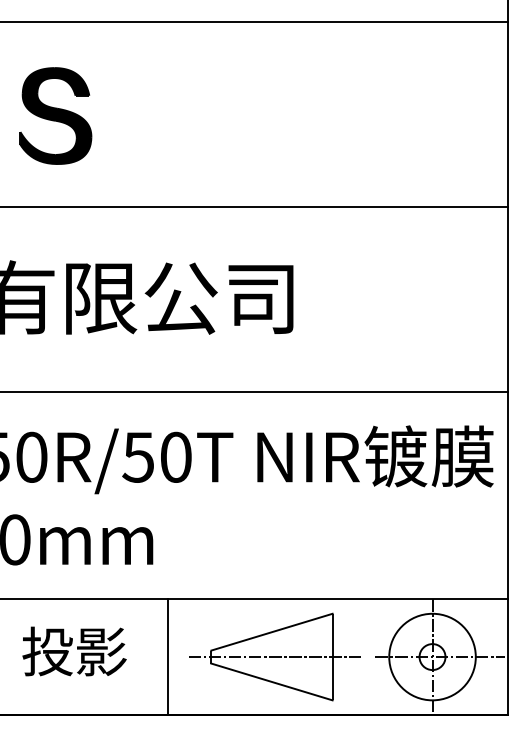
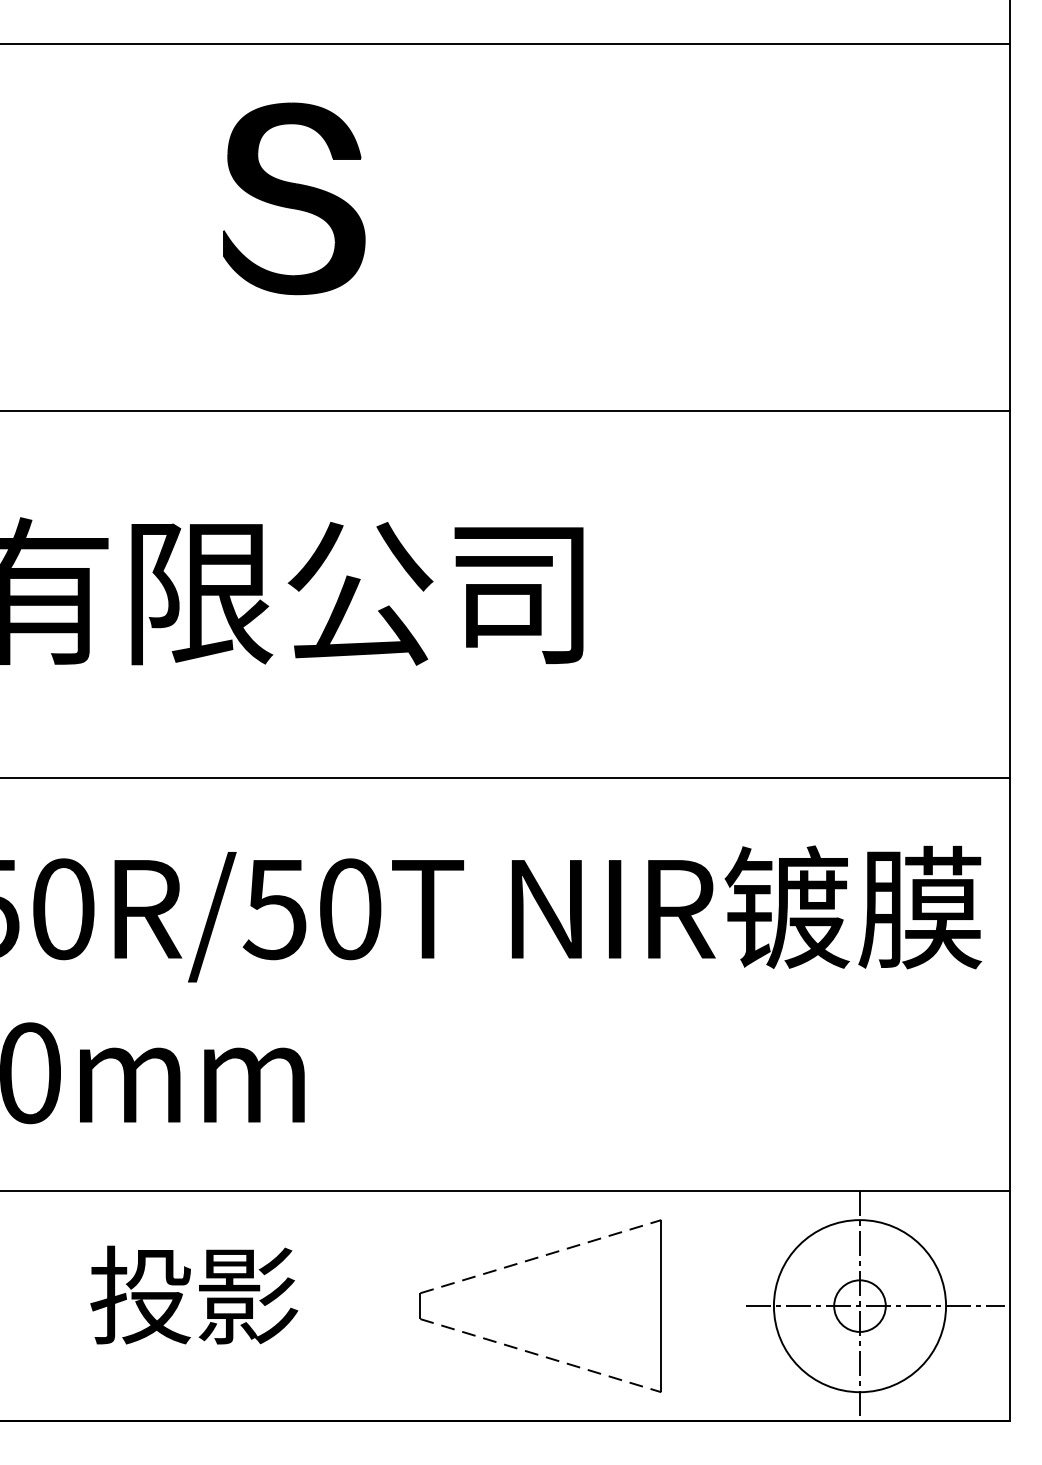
part: (55, 115) -> (293, 197), moved
line: (272, 632) -> (541, 1257), solid -> dashed
text: (74, 651) -> (193, 1295), moved
line: (168, 656) -> (335, 1305), removed
line: (274, 657) -> (545, 1307), removed
line: (272, 682) -> (541, 1356), solid -> dashed

